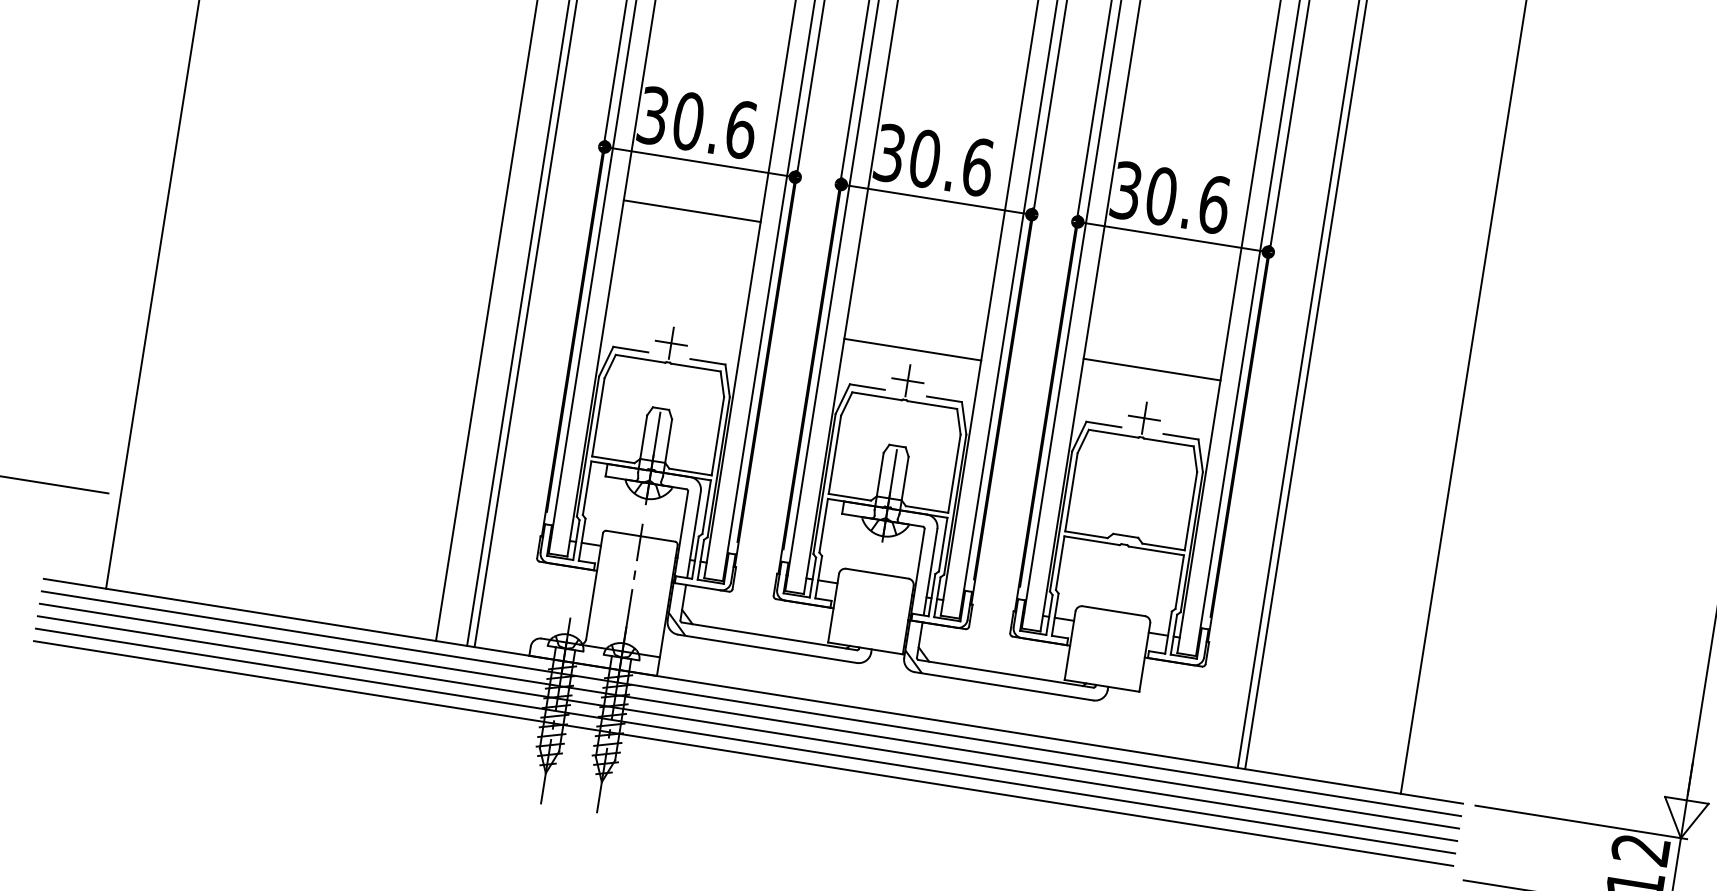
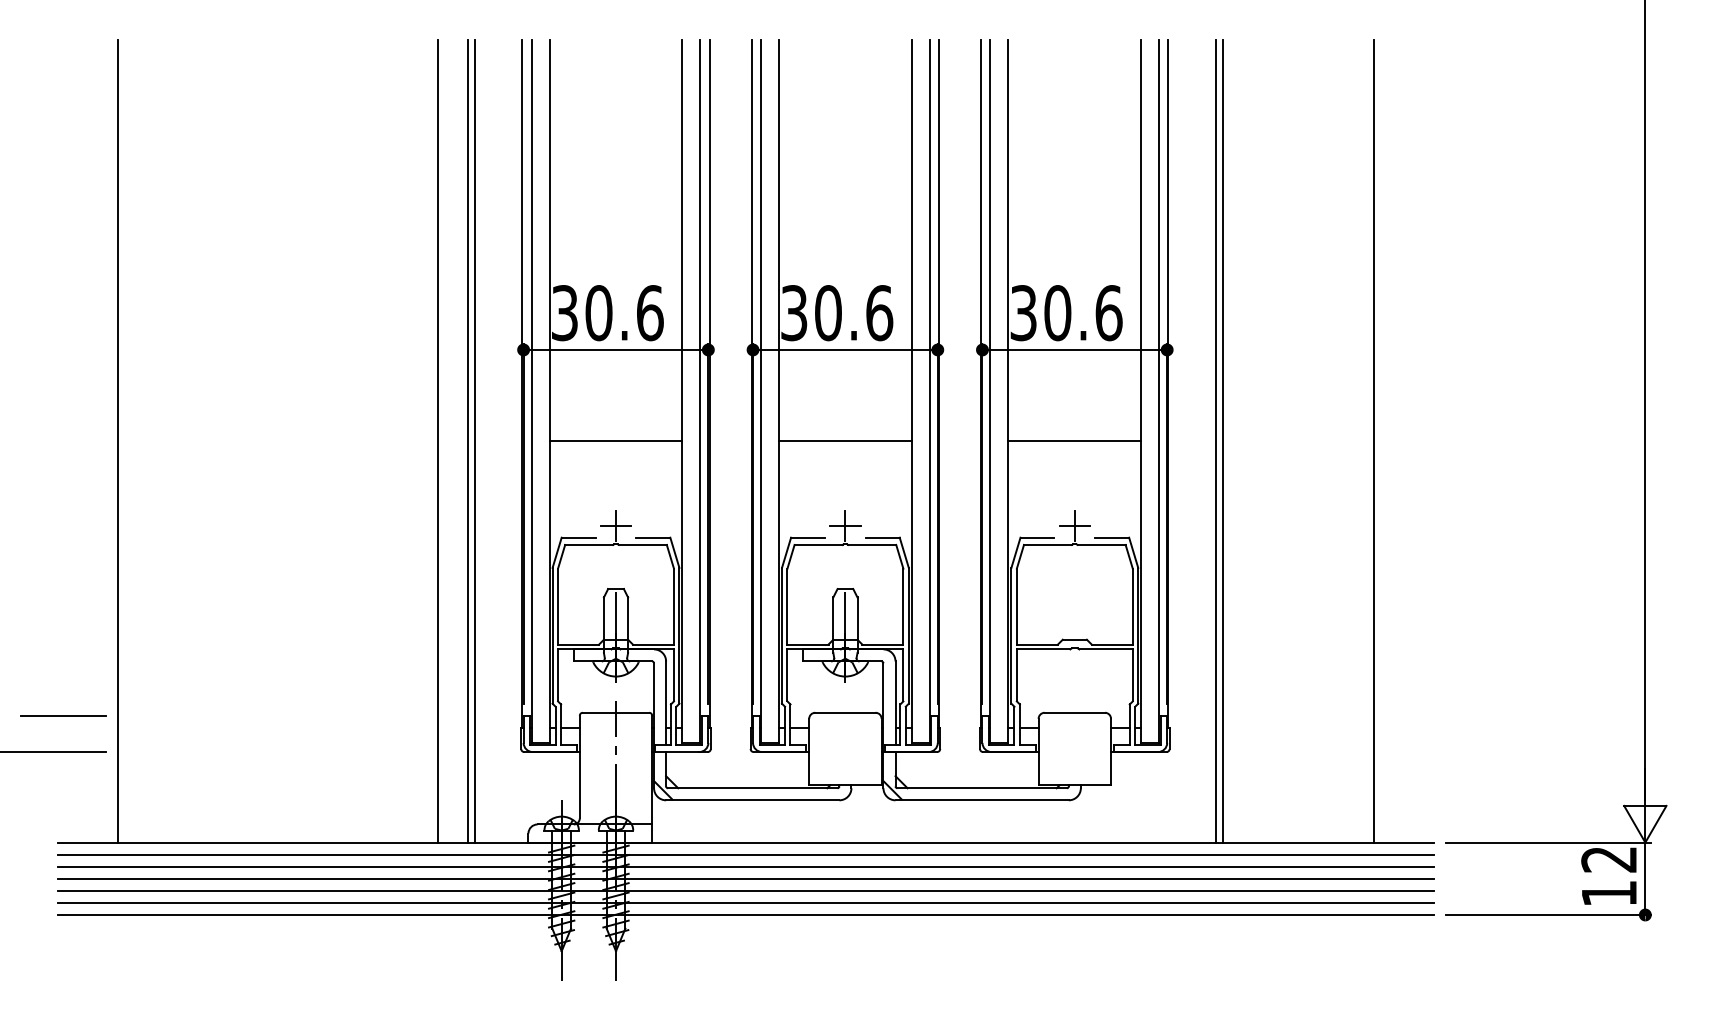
line: (691, 211) -> (615, 440), moved
line: (912, 349) -> (845, 440), moved
line: (1151, 369) -> (1074, 440), moved
line: (70, 448) -> (63, 715), added
line: (741, 766) -> (745, 915), added

